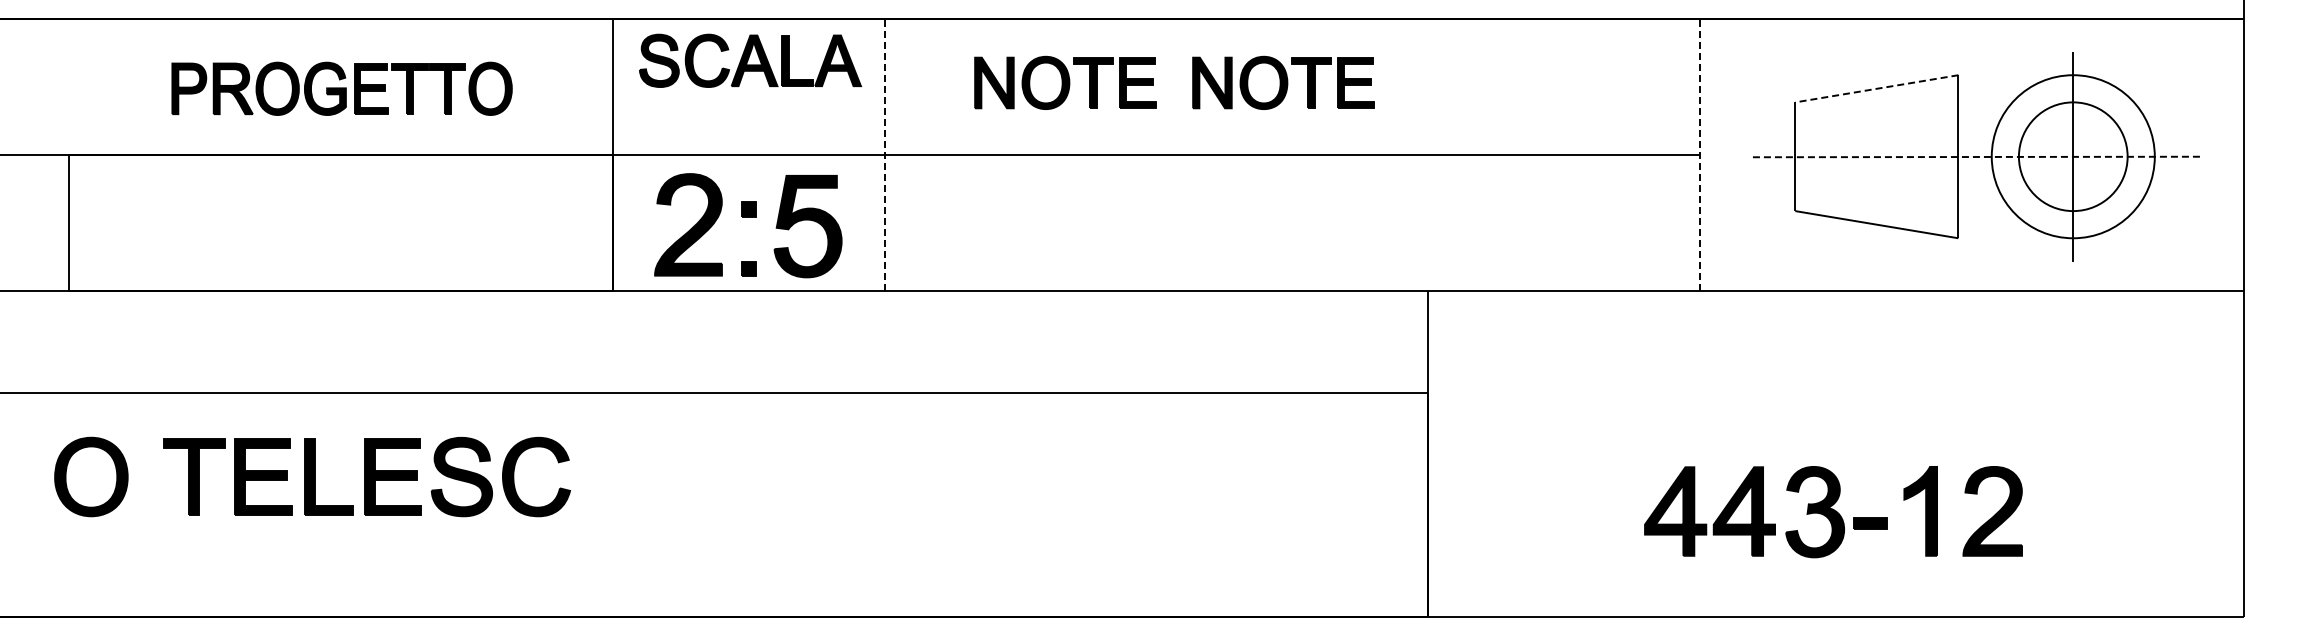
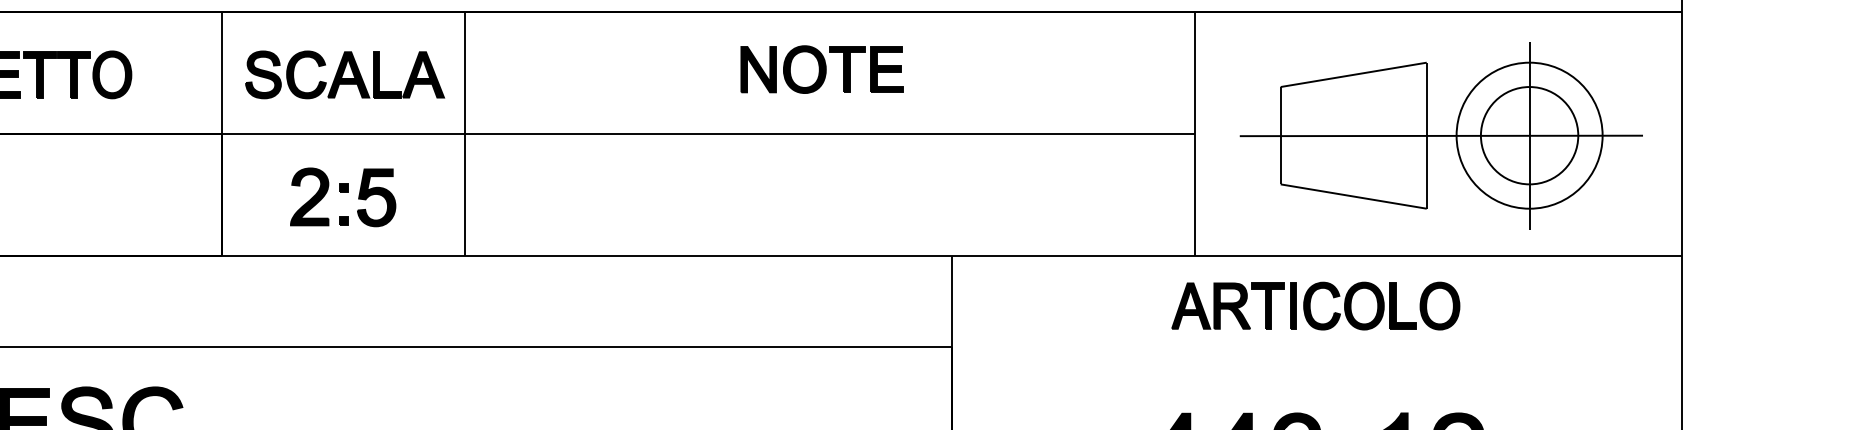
part: (750, 60) -> (345, 74), moved
part: (1065, 82) -> (627, 69), removed
line: (1876, 88) -> (1353, 74), dashed -> solid
line: (884, 154) -> (465, 133), dashed -> solid
line: (1700, 154) -> (1195, 133), dashed -> solid
line: (1974, 157) -> (1441, 136), dashed -> solid
part: (748, 225) -> (343, 197), size x0.62
part: (1834, 347) -> (1315, 306), added

